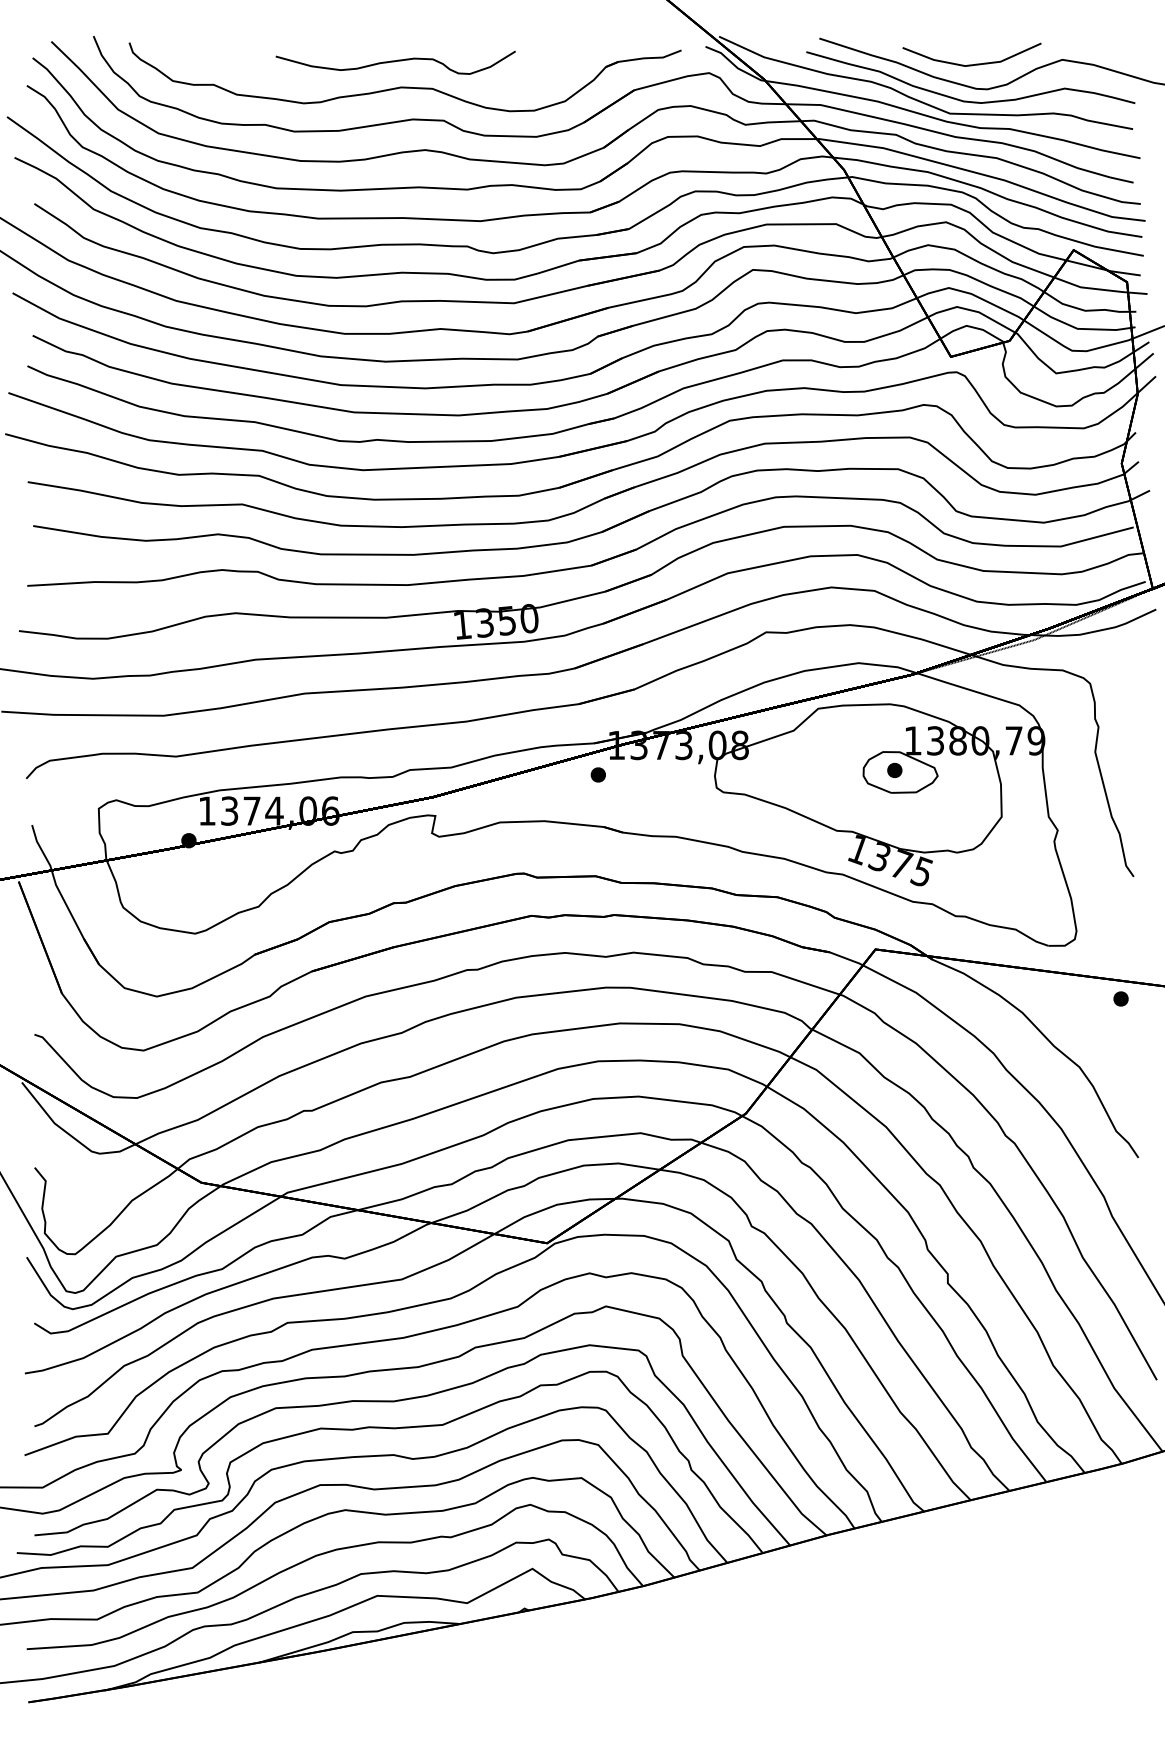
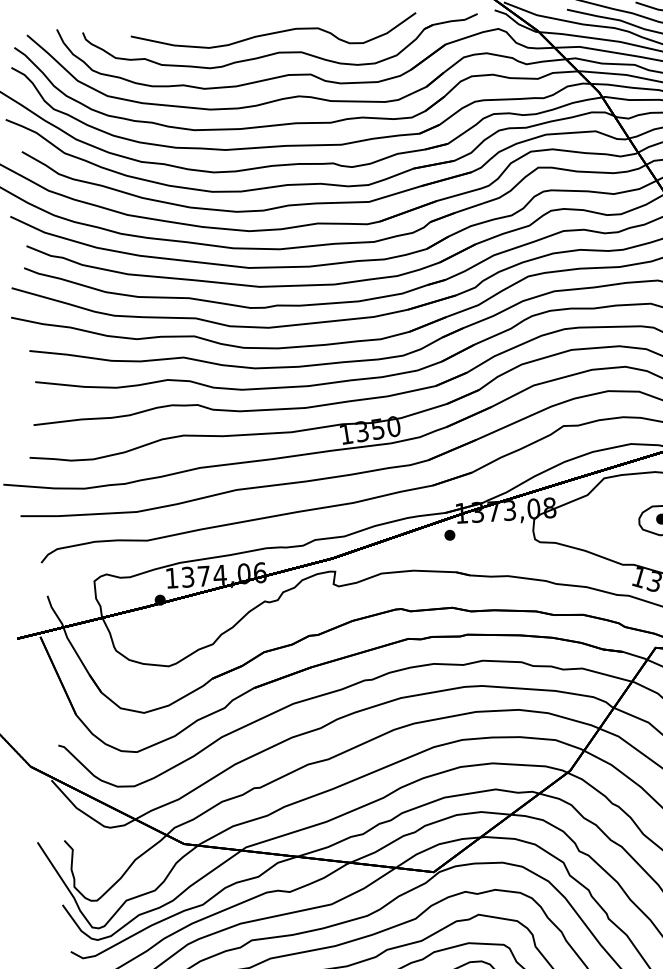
part: (395, 62) -> (273, 35), size x1.67

